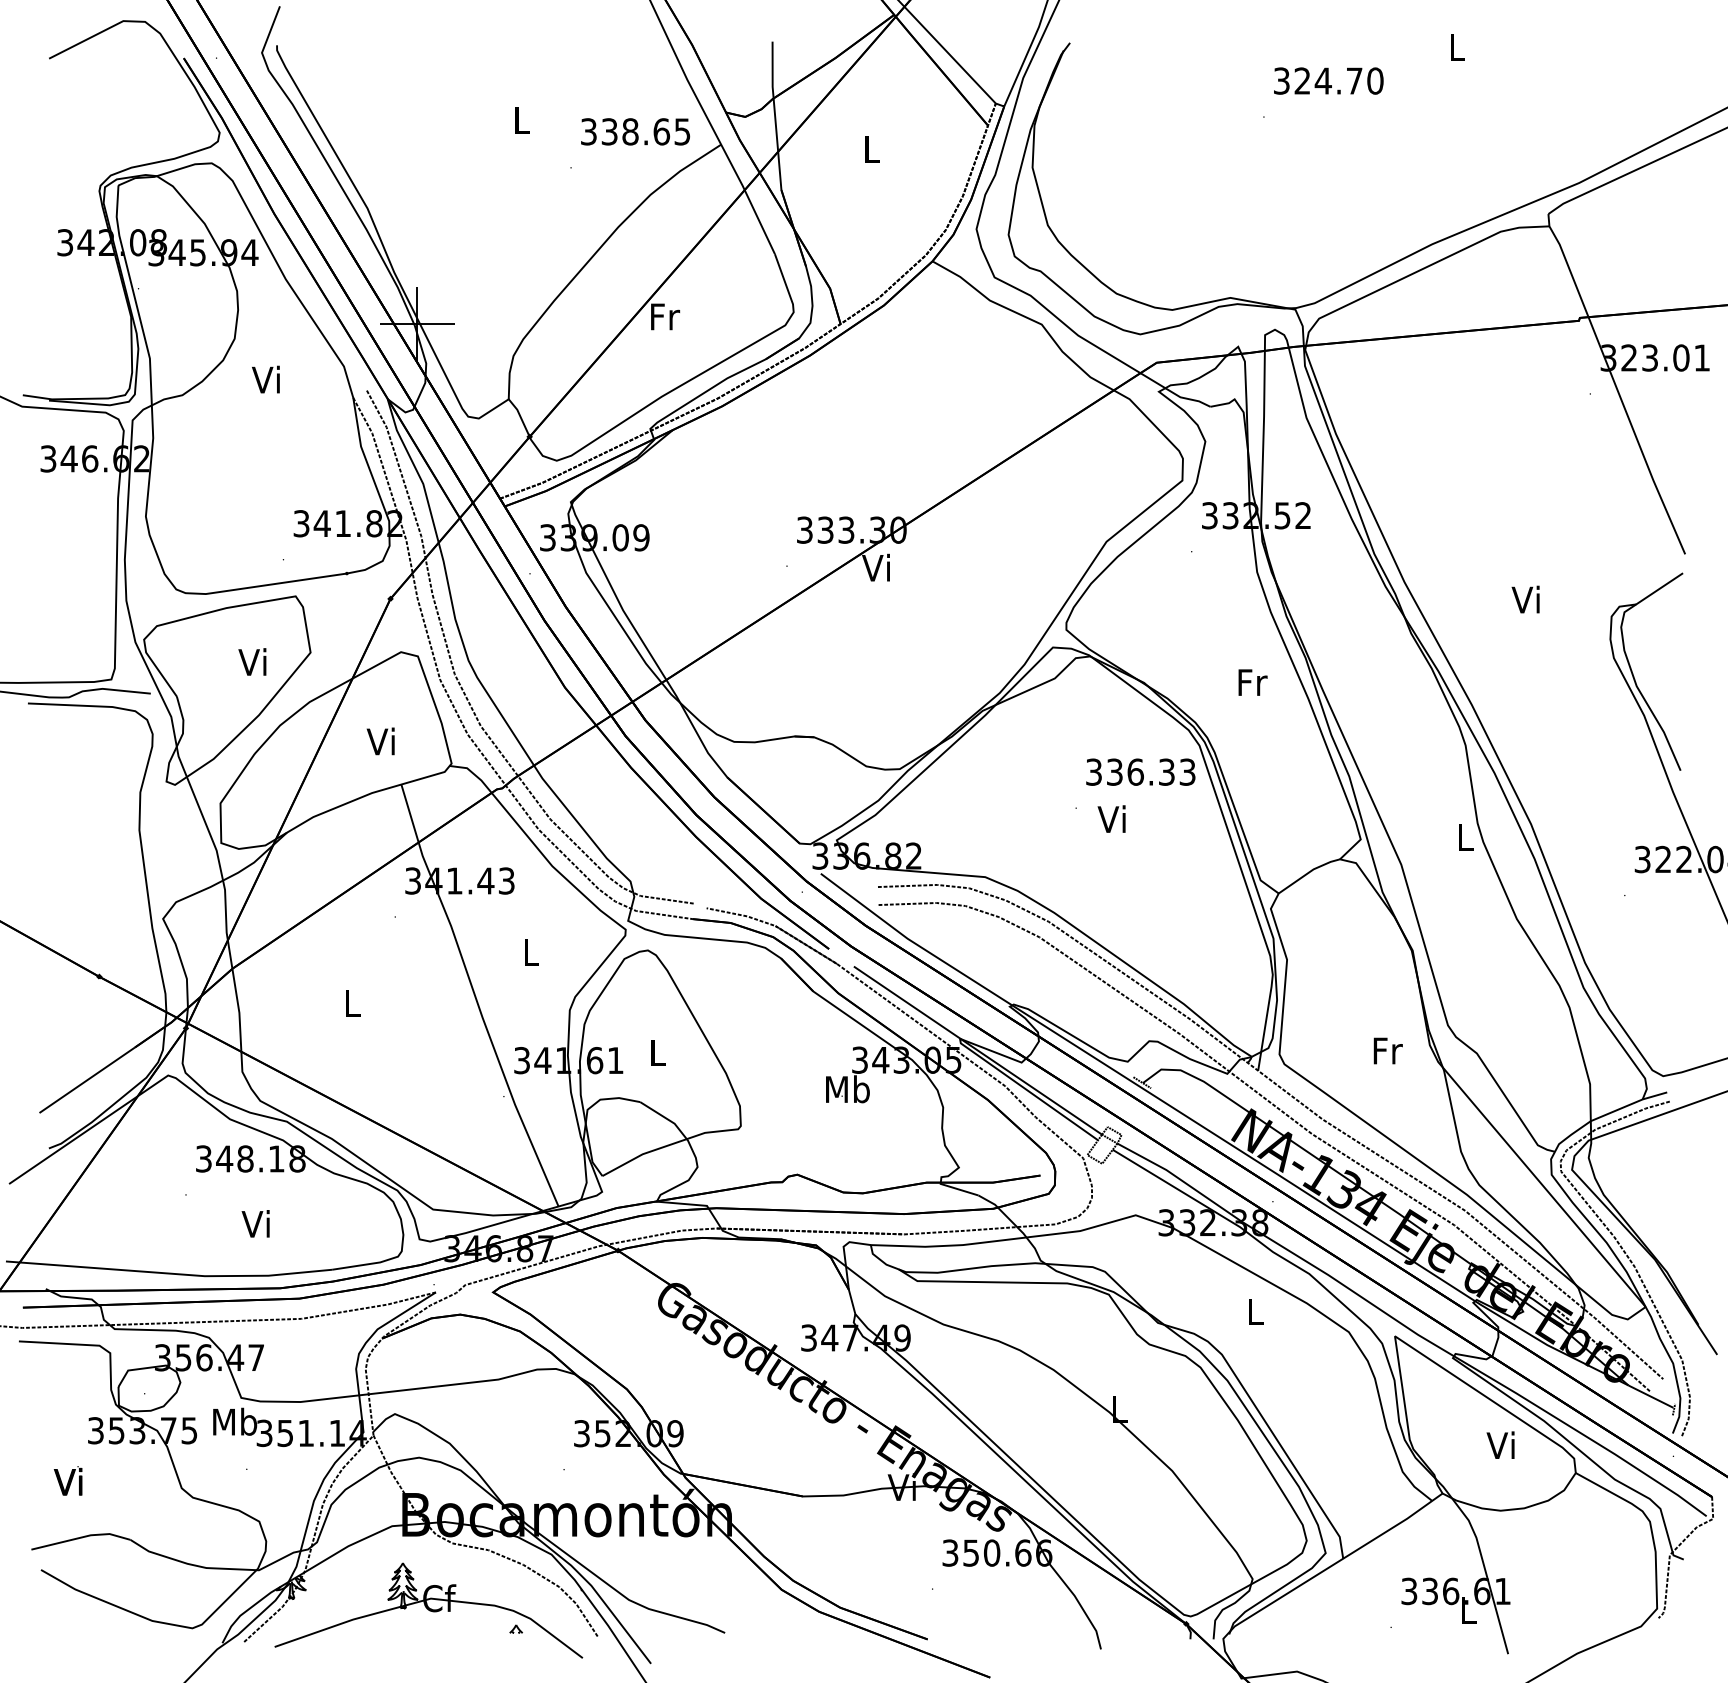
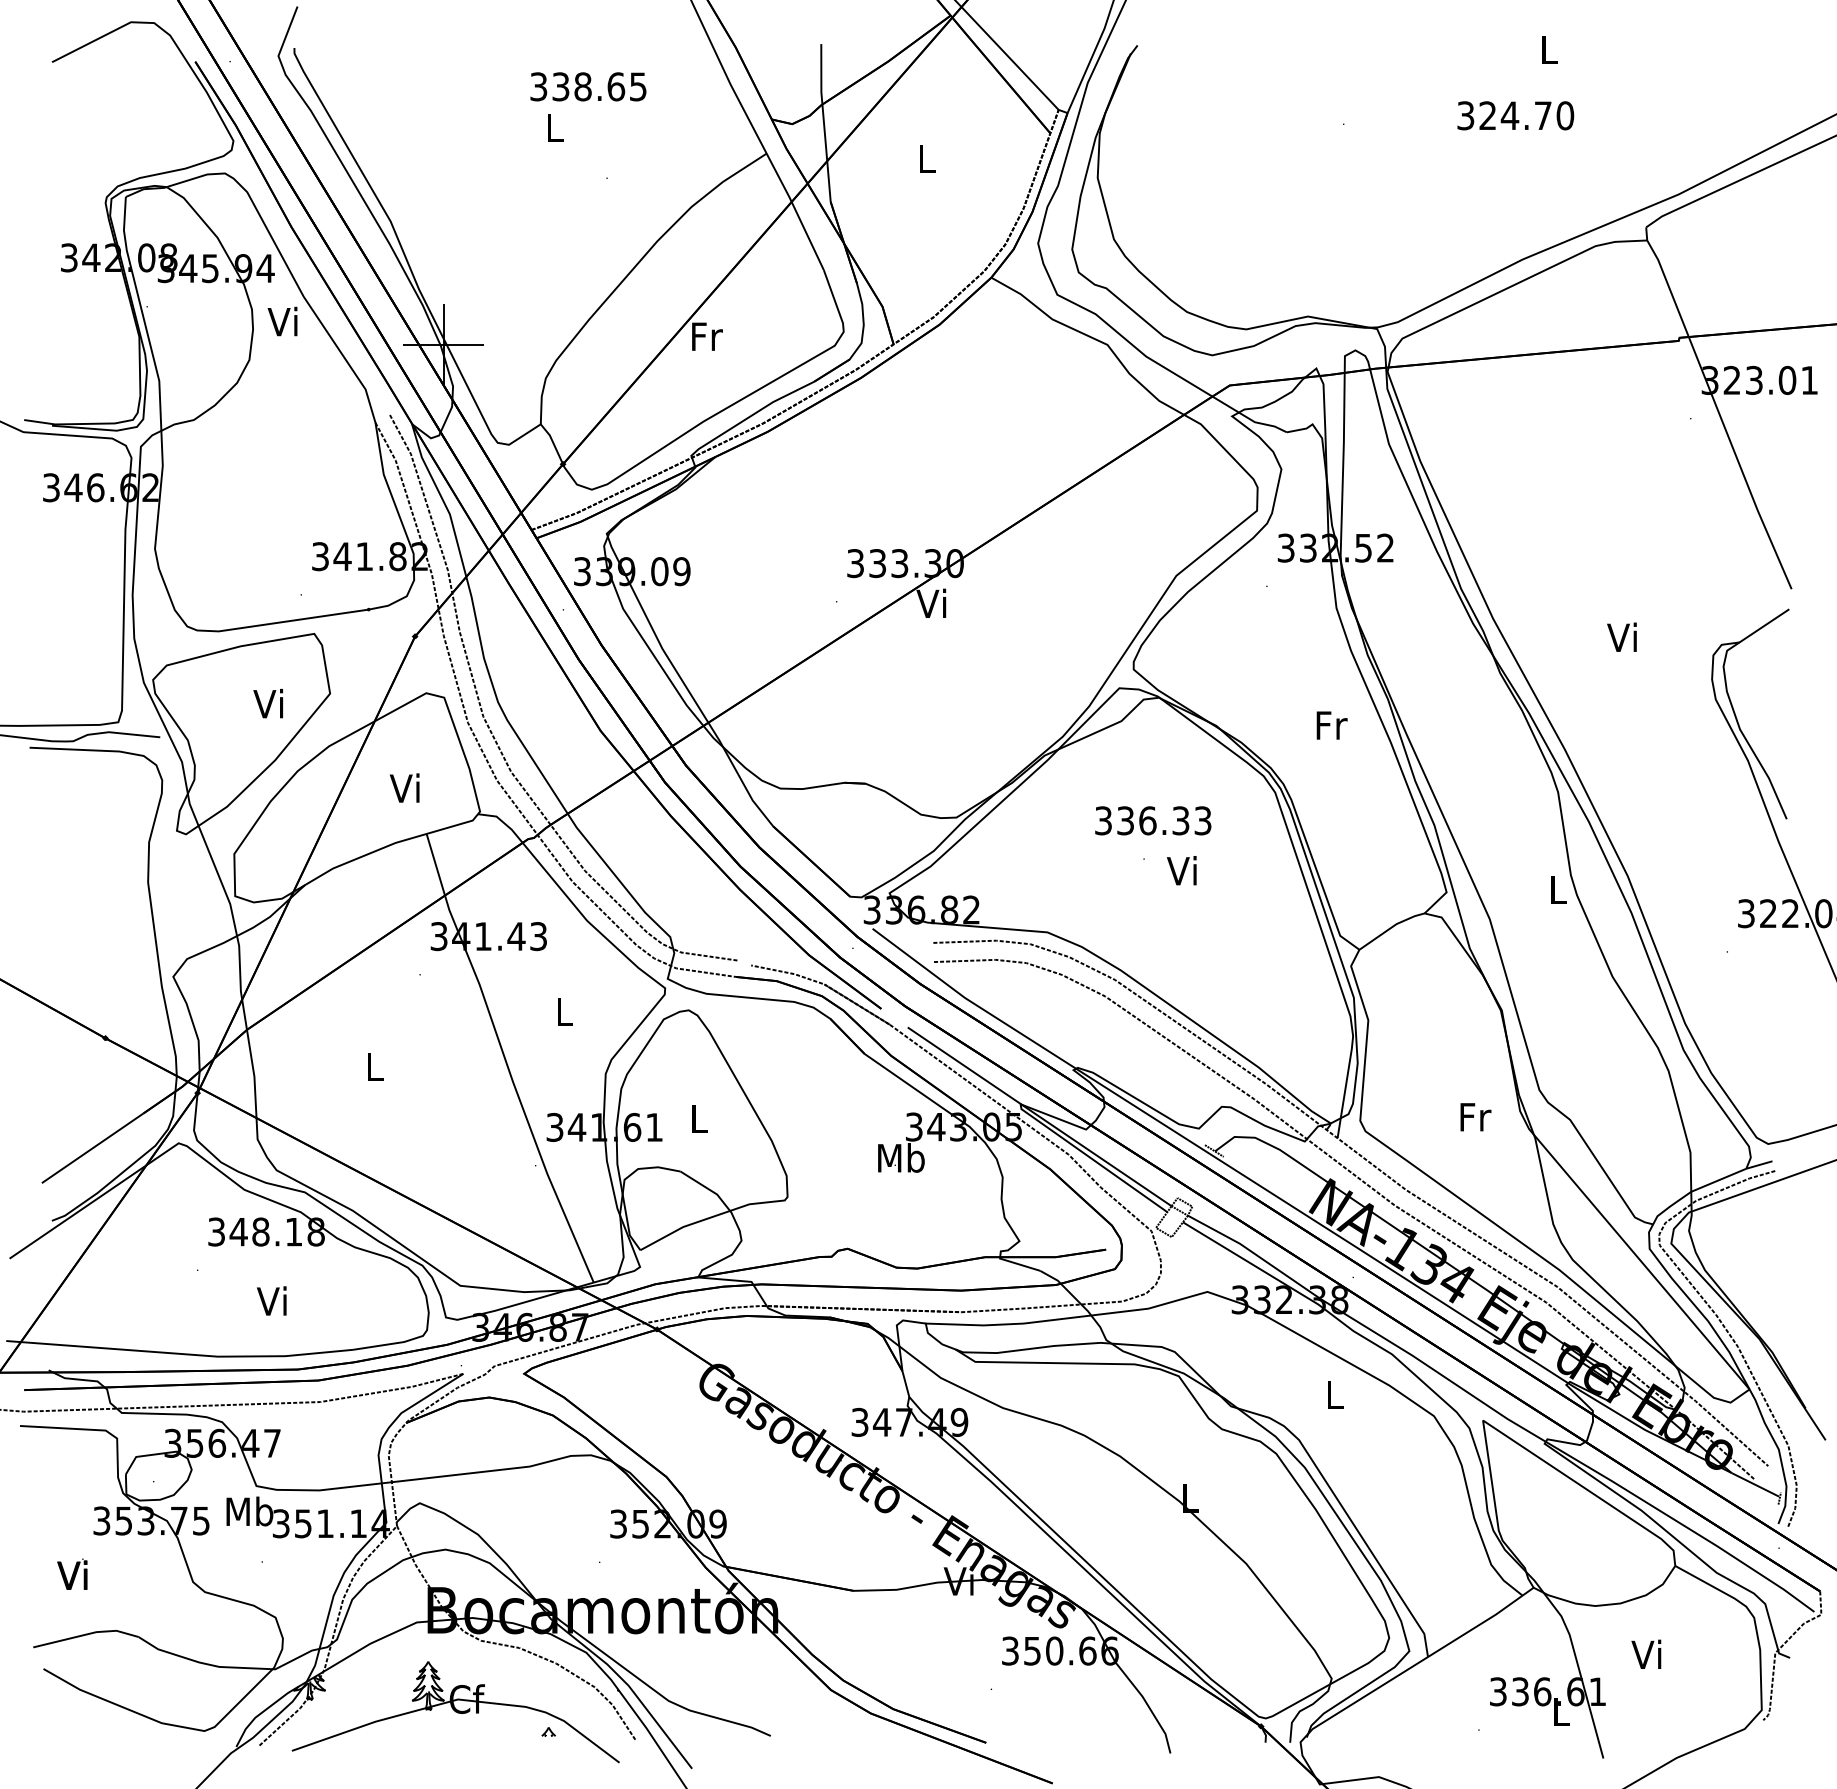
text: (1328, 80) -> (1515, 115), moved
text: (635, 131) -> (588, 86), moved
text: (265, 379) -> (282, 321), moved
text: (1140, 771) -> (1152, 820), moved
text: (1500, 1444) -> (1646, 1653), moved

